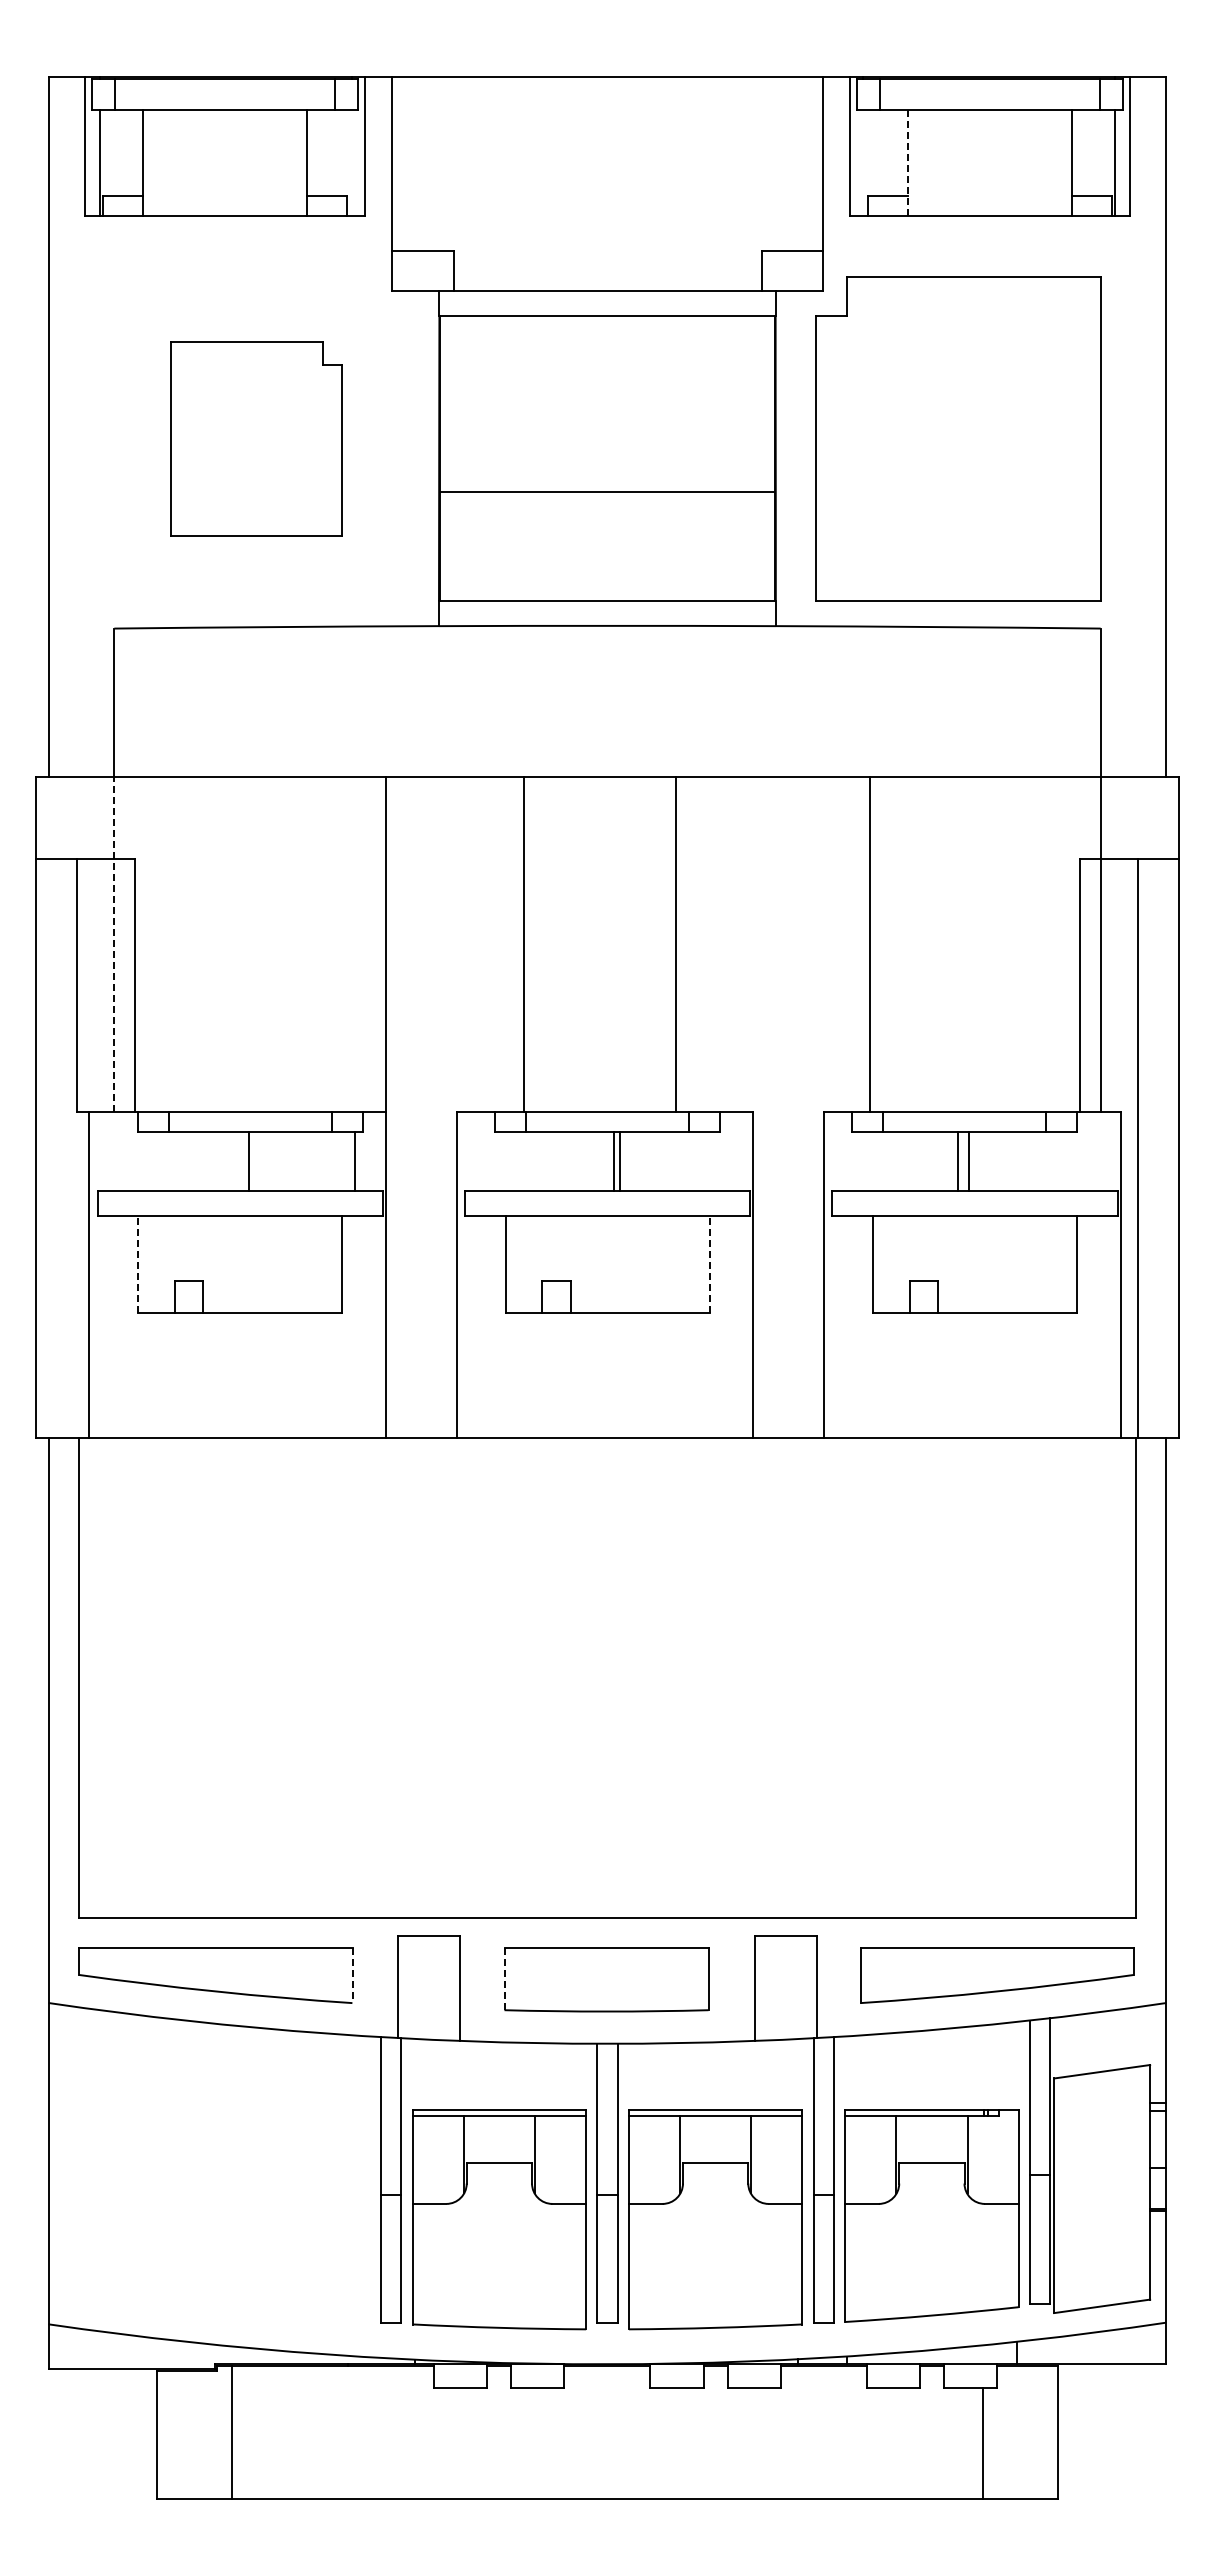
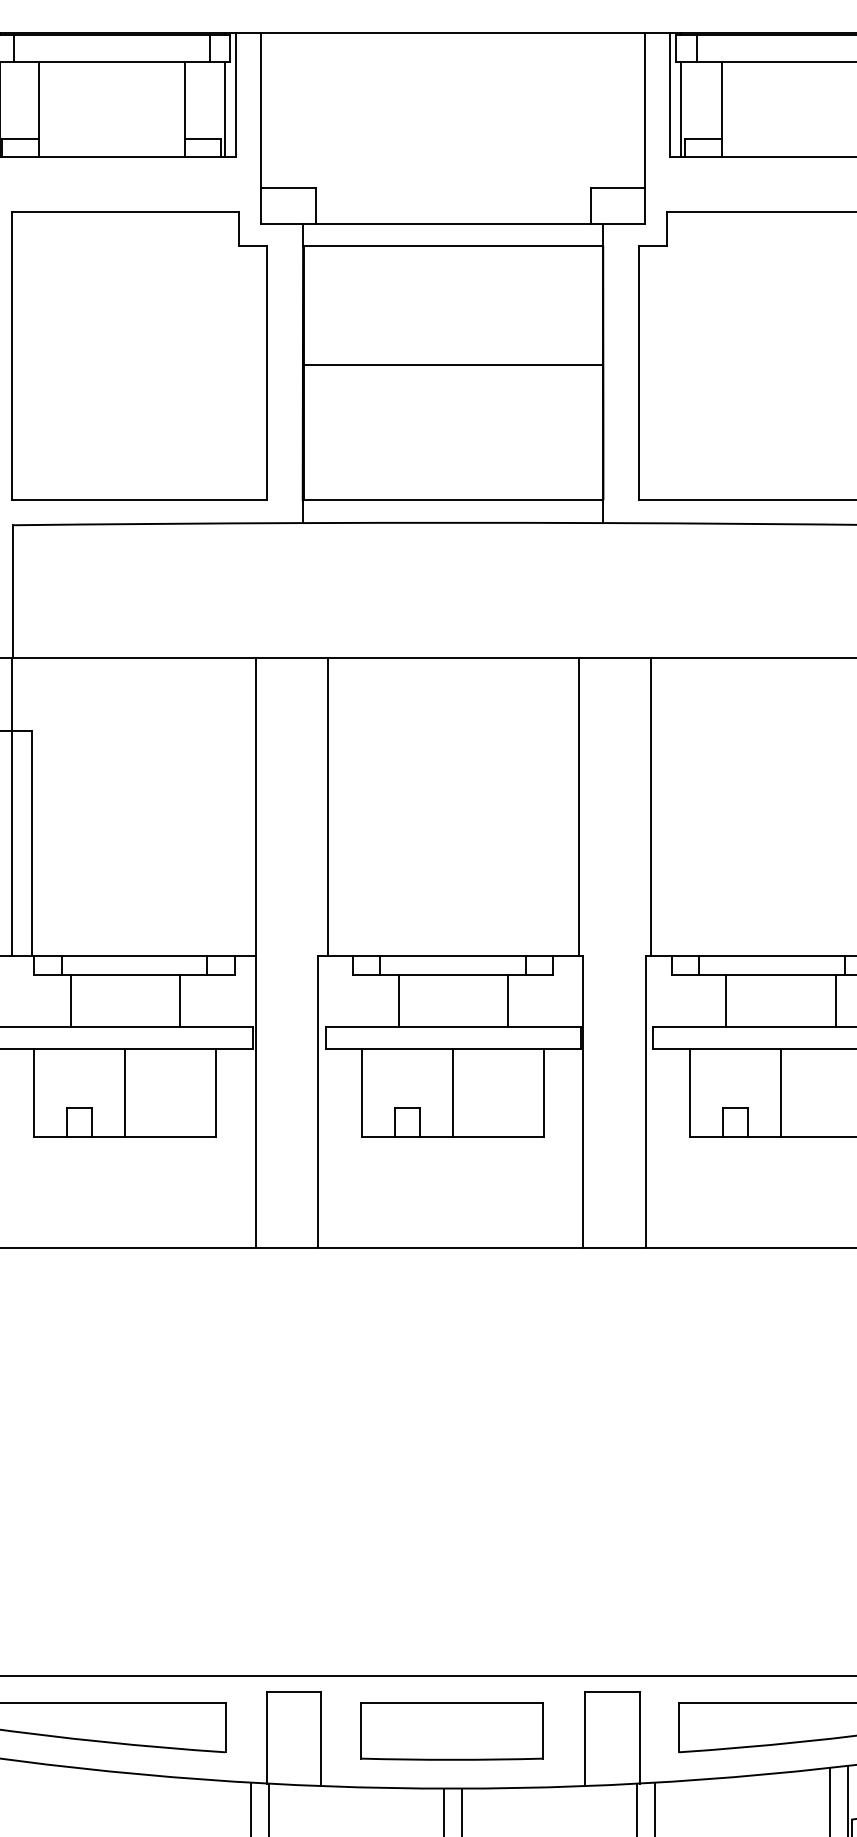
line: (351, 162) -> (224, 109), added
line: (863, 162) -> (681, 109), added
line: (908, 163) -> (721, 110), dashed -> solid
part: (256, 438) -> (139, 355), size x1.67
line: (607, 491) -> (453, 365), moved
line: (113, 943) -> (12, 806), dashed -> solid
line: (523, 943) -> (327, 806), moved
line: (676, 943) -> (579, 806), moved
line: (869, 943) -> (650, 806), moved
line: (249, 1161) -> (71, 1000), moved
line: (354, 1161) -> (179, 1000), moved
line: (614, 1161) -> (398, 1000), moved
line: (619, 1161) -> (507, 1000), moved
line: (957, 1161) -> (726, 1000), moved
line: (968, 1161) -> (835, 1000), moved
line: (138, 1264) -> (34, 1092), dashed -> solid
line: (240, 1264) -> (125, 1092), added
line: (607, 1264) -> (453, 1092), added
line: (709, 1264) -> (544, 1092), dashed -> solid
line: (974, 1264) -> (780, 1092), added
line: (352, 1975) -> (225, 1727), dashed -> solid
line: (504, 1978) -> (361, 1730), dashed -> solid

